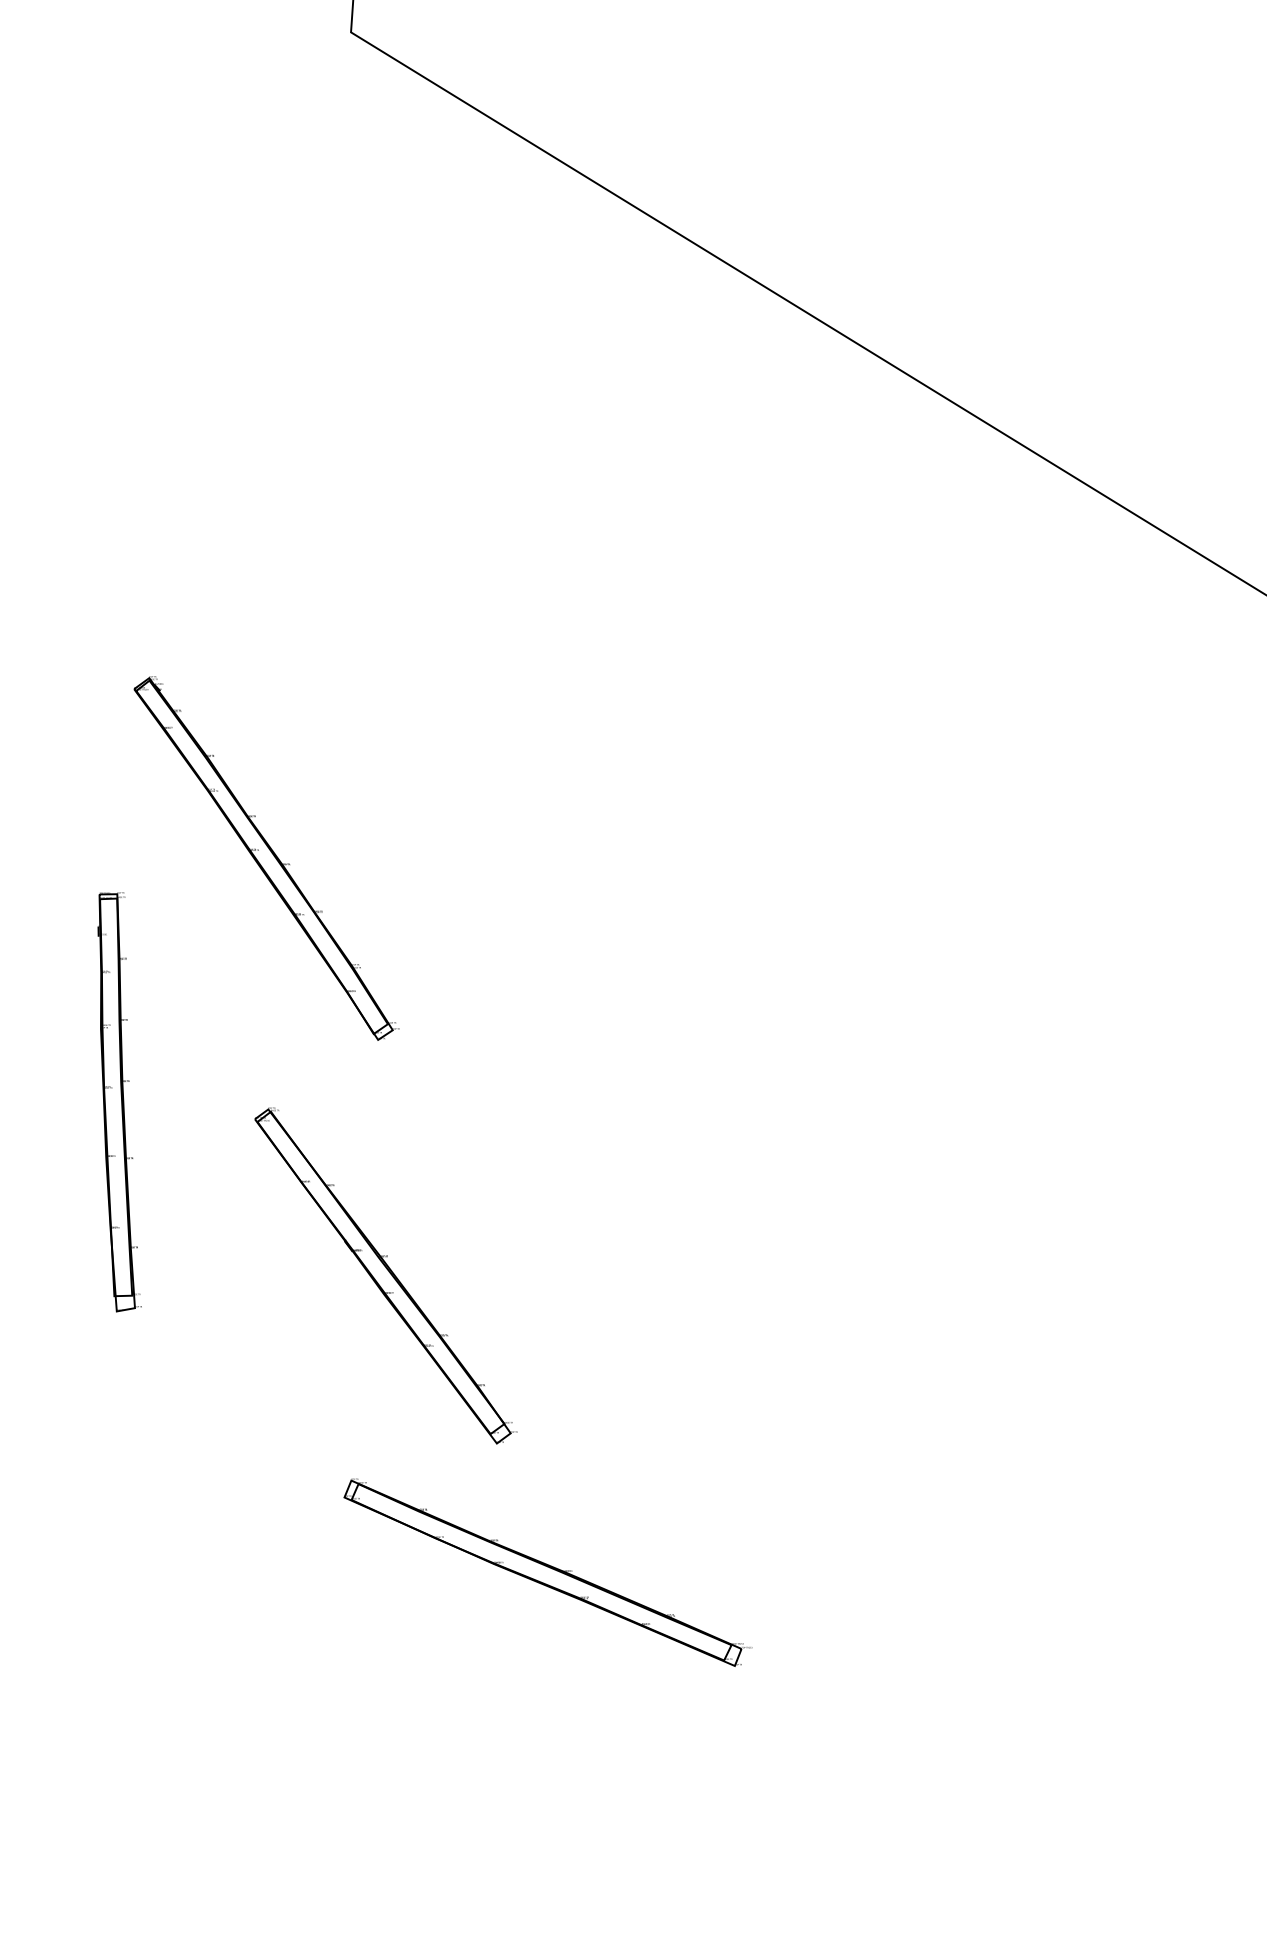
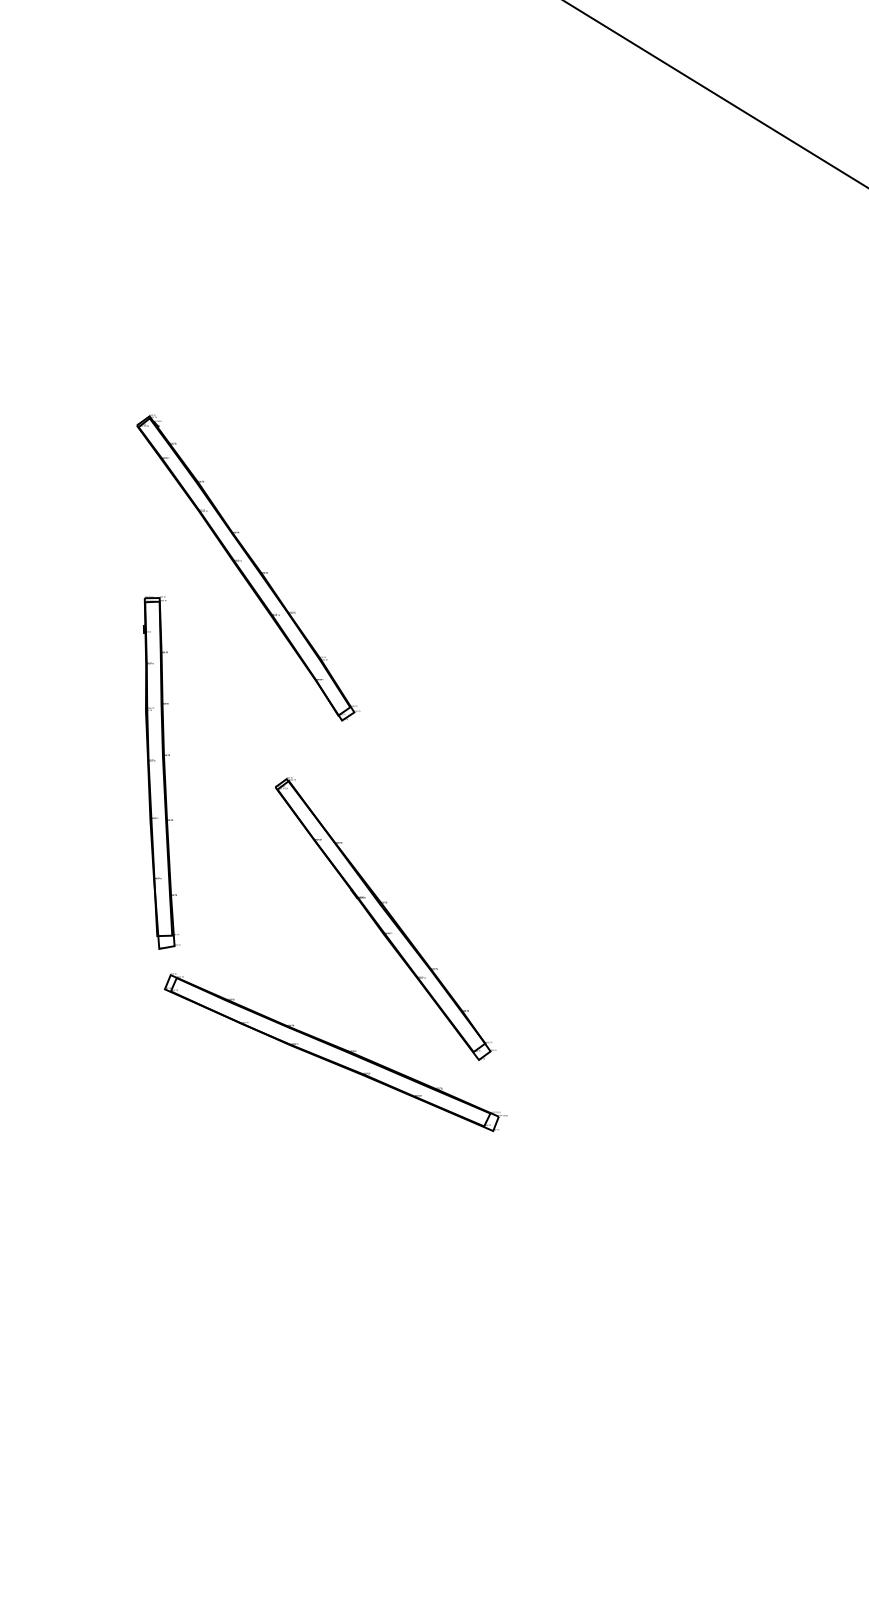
part: (266, 858) -> (248, 568), moved
part: (547, 1572) -> (335, 1052), moved

